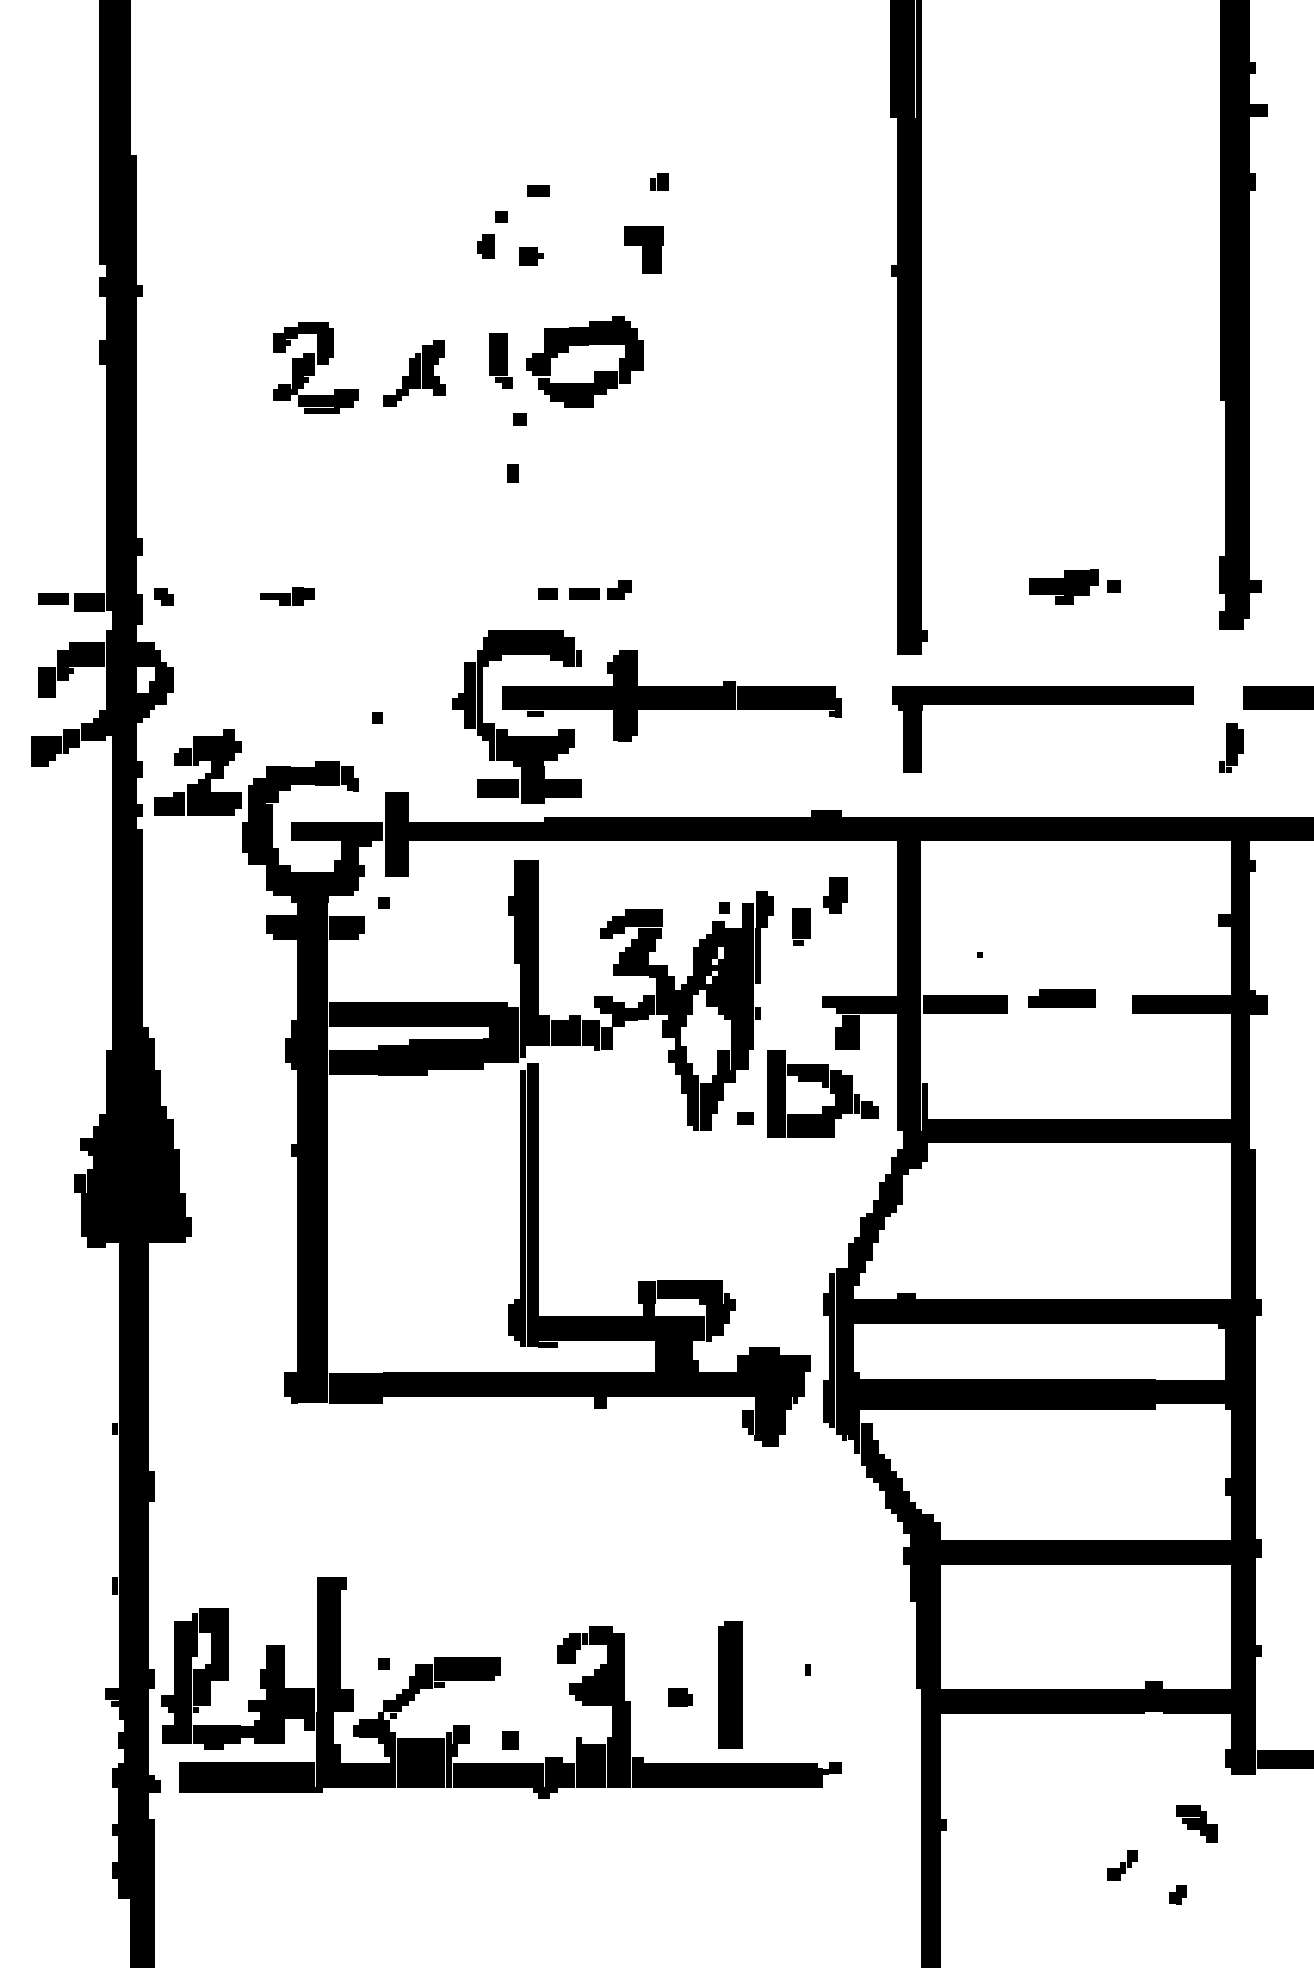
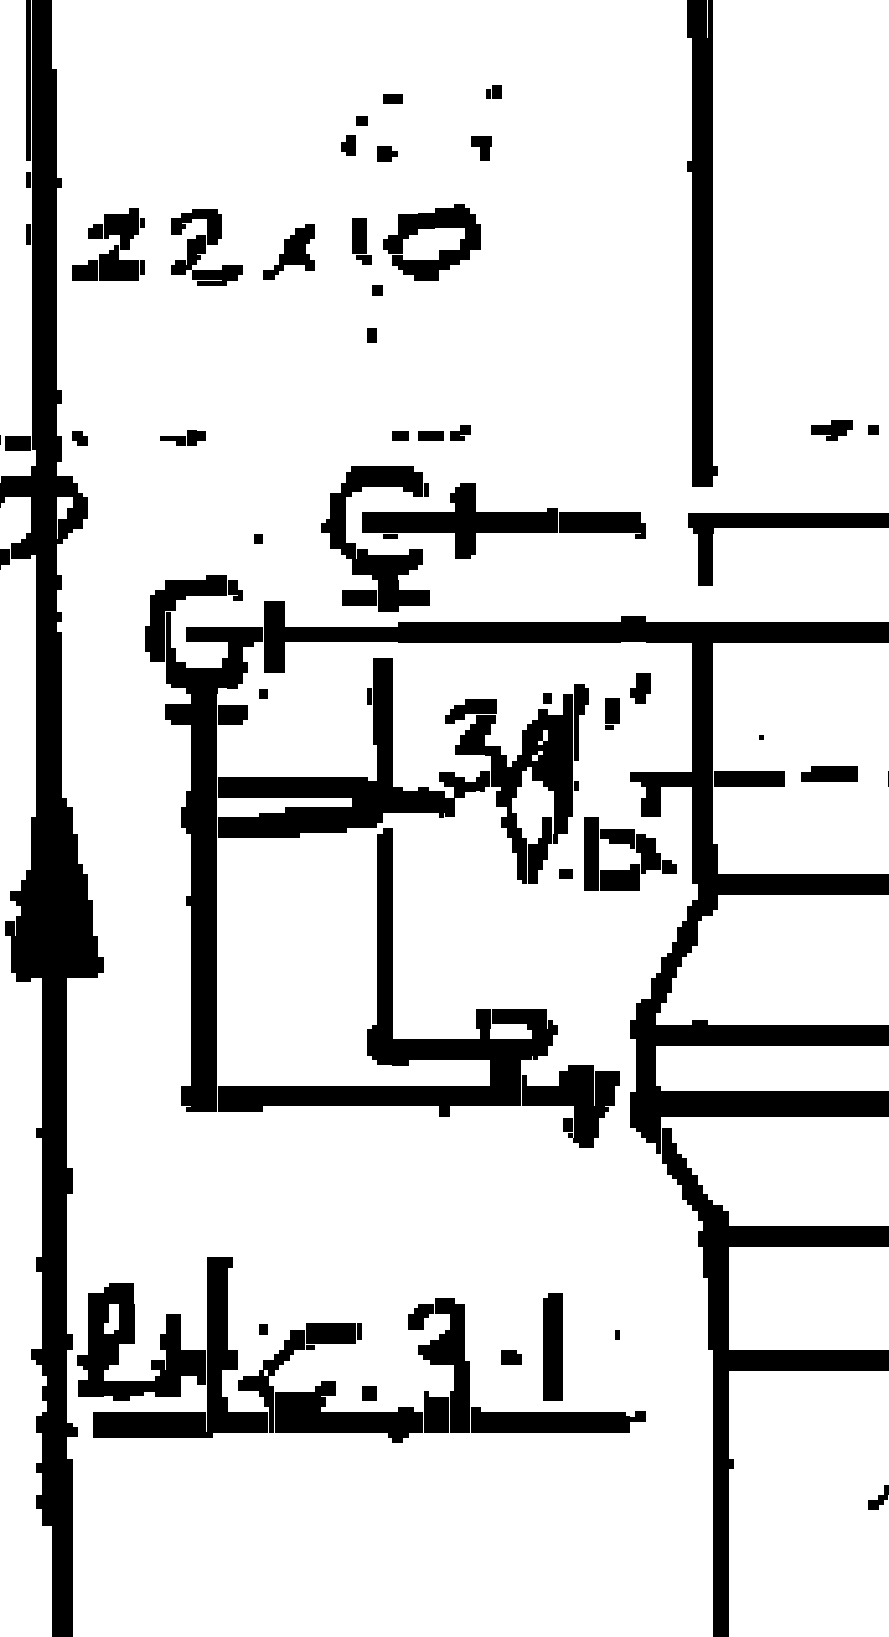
part: (644, 249) -> (481, 148), size x0.62
part: (1063, 586) -> (831, 429), size x0.71
part: (197, 765) -> (108, 238), moved

